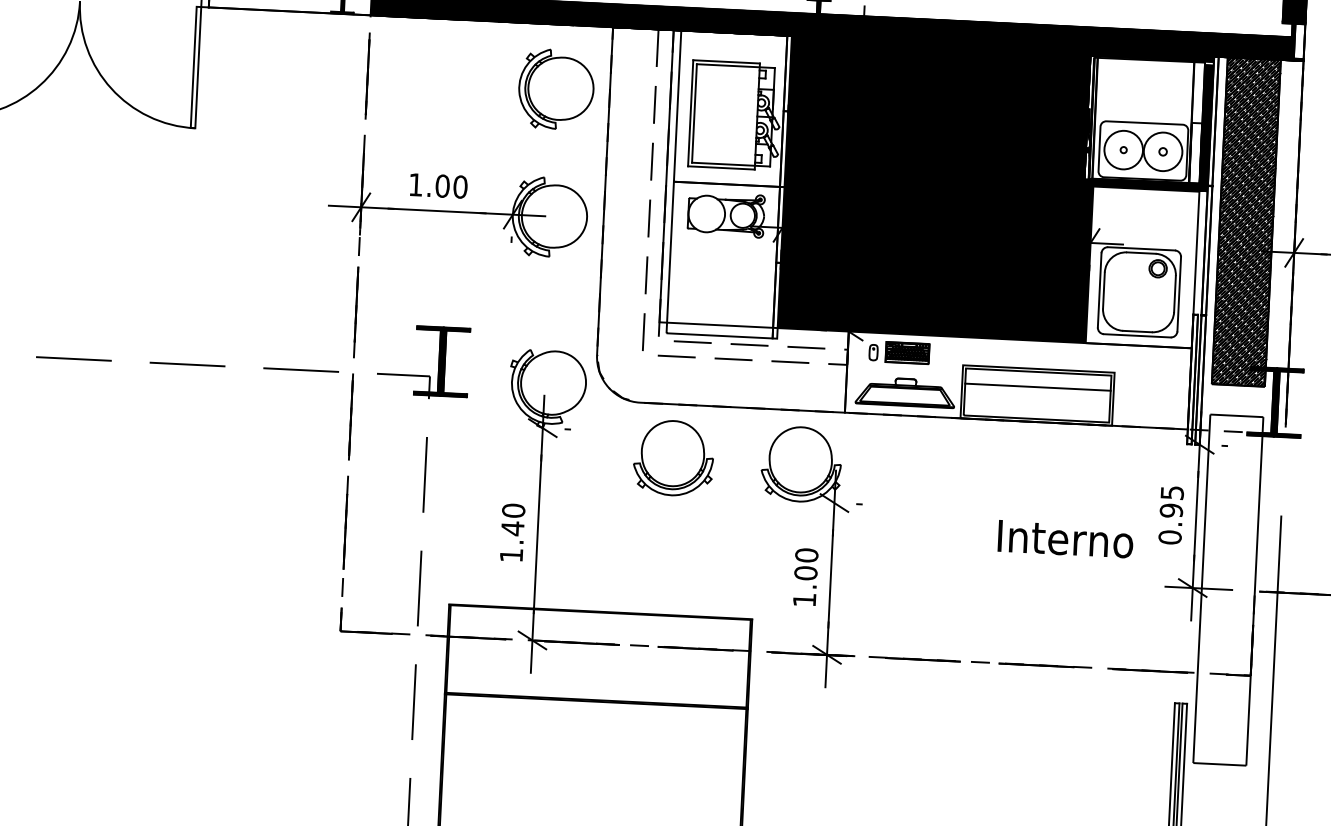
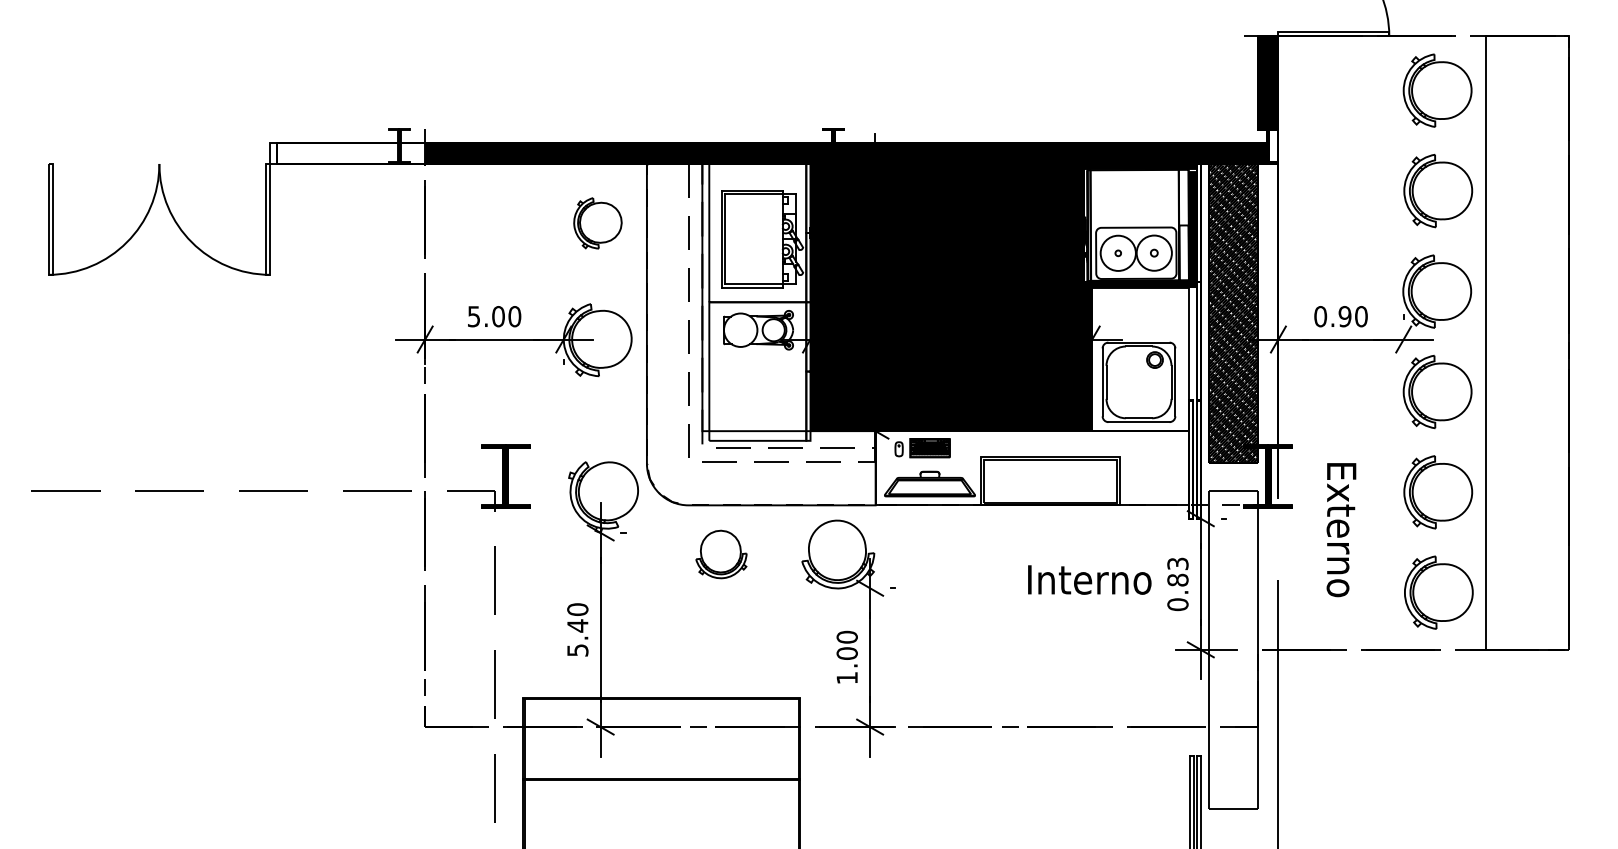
part: (555, 89) -> (597, 223), size x0.7
text: (415, 184) -> (473, 316), 1.00 -> 5.00
line: (1037, 387) -> (1050, 473), removed
part: (673, 458) -> (721, 554), size x0.7
text: (1171, 501) -> (1177, 571), 0.95 -> 0.83
text: (1065, 538) -> (1089, 579), moved
text: (511, 555) -> (577, 650), 1.40 -> 5.40

